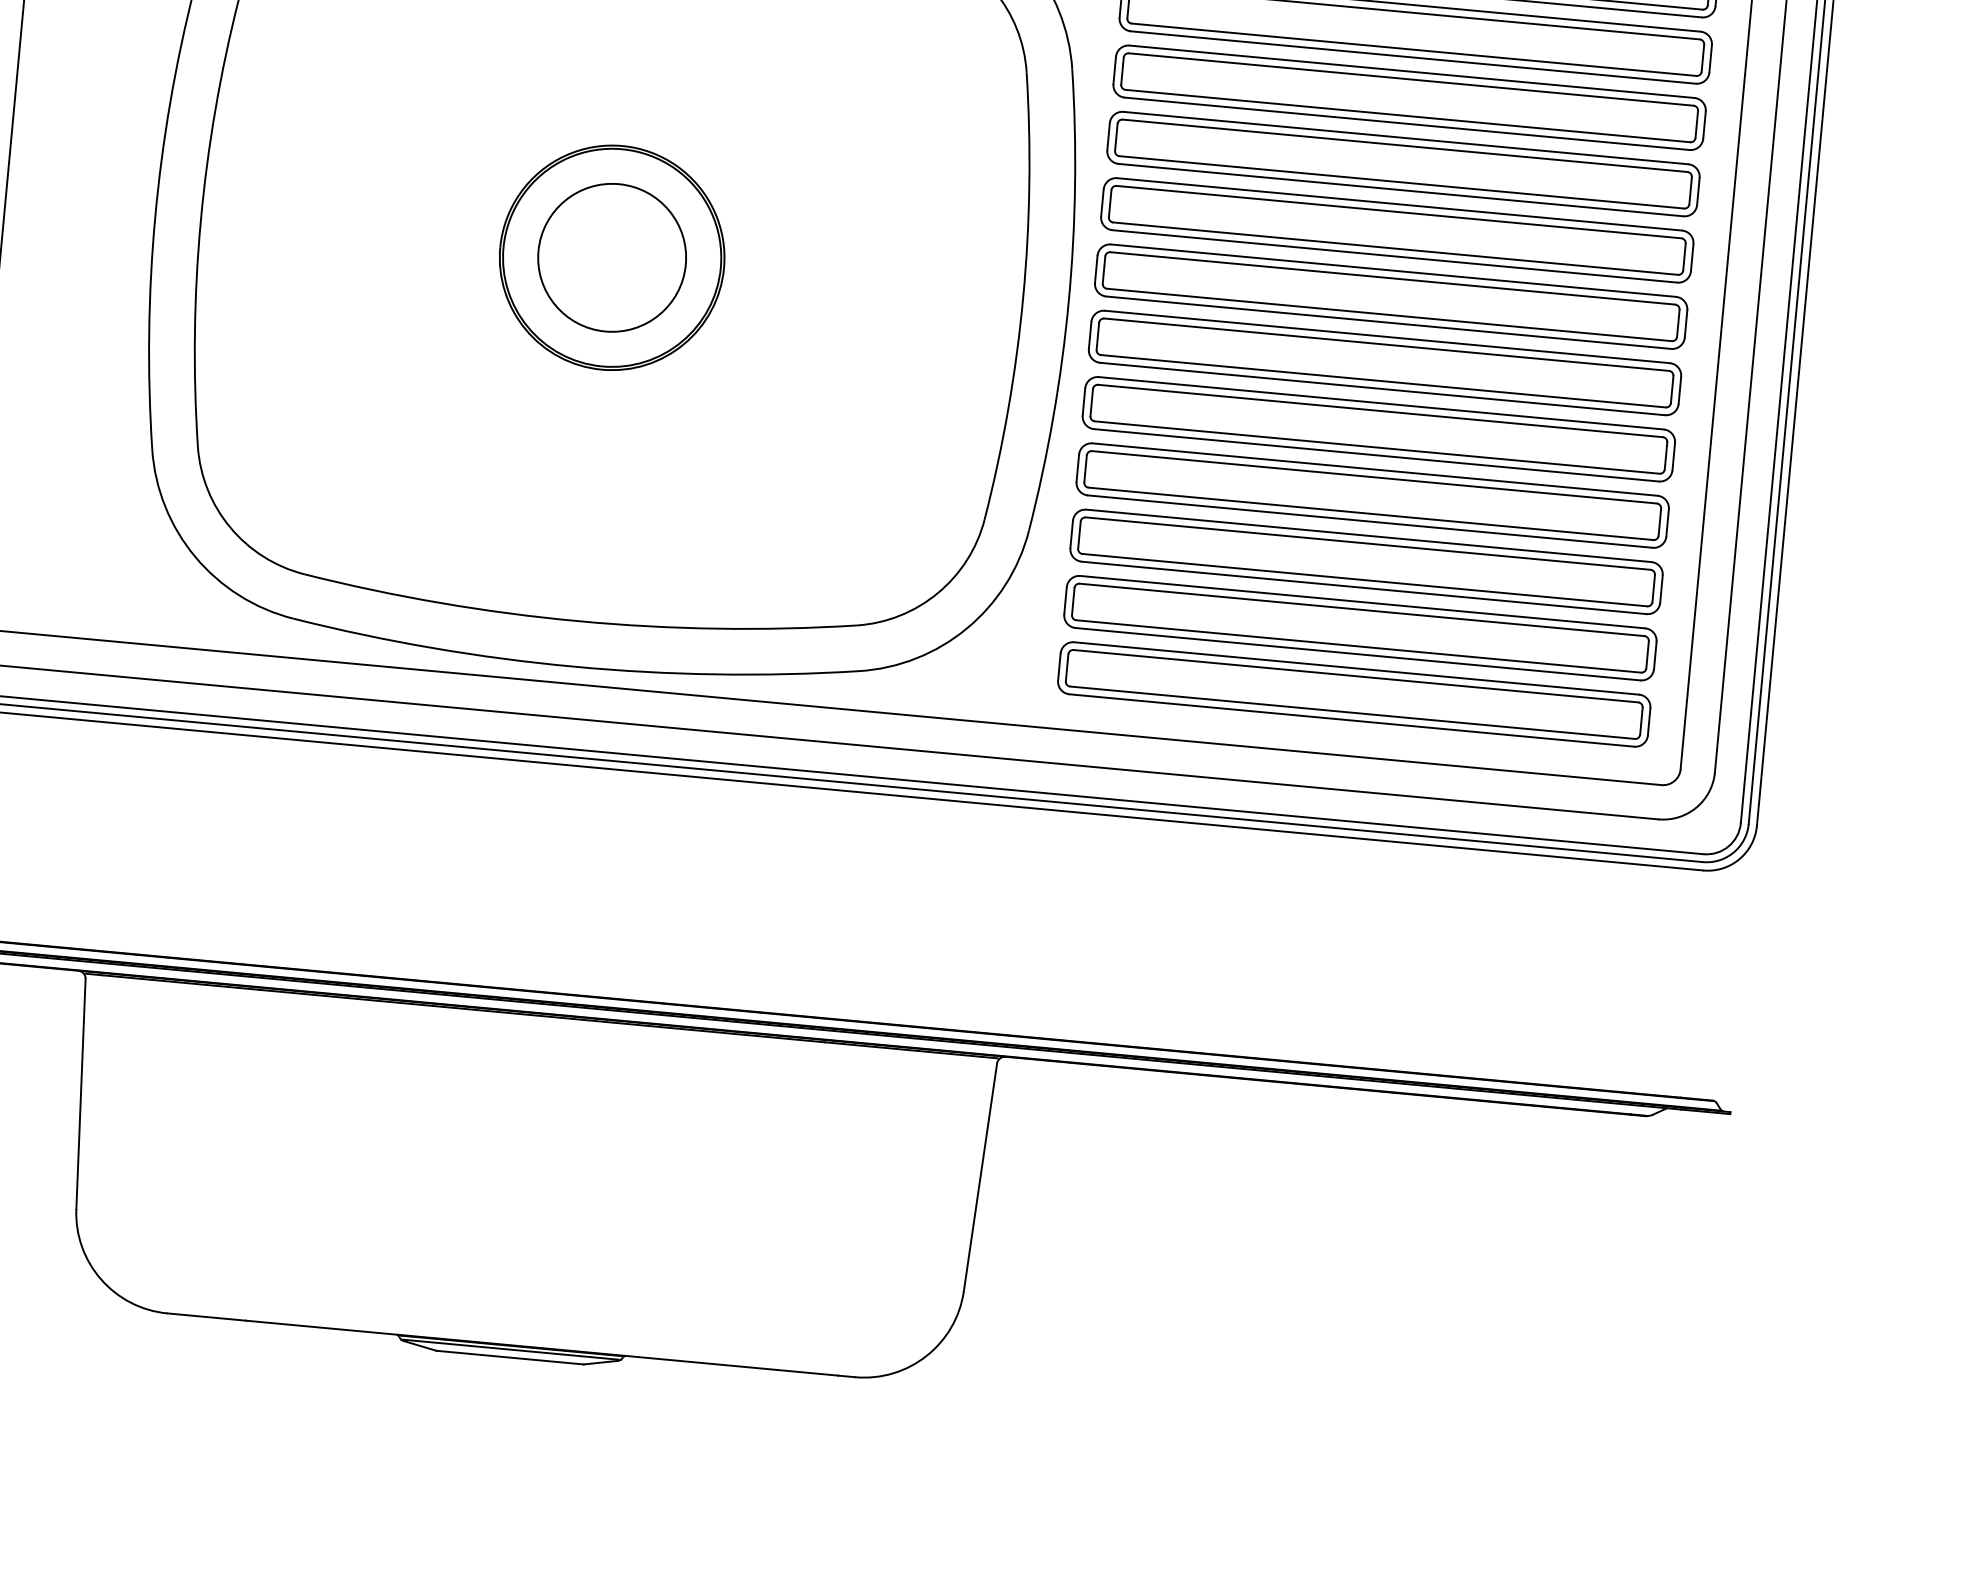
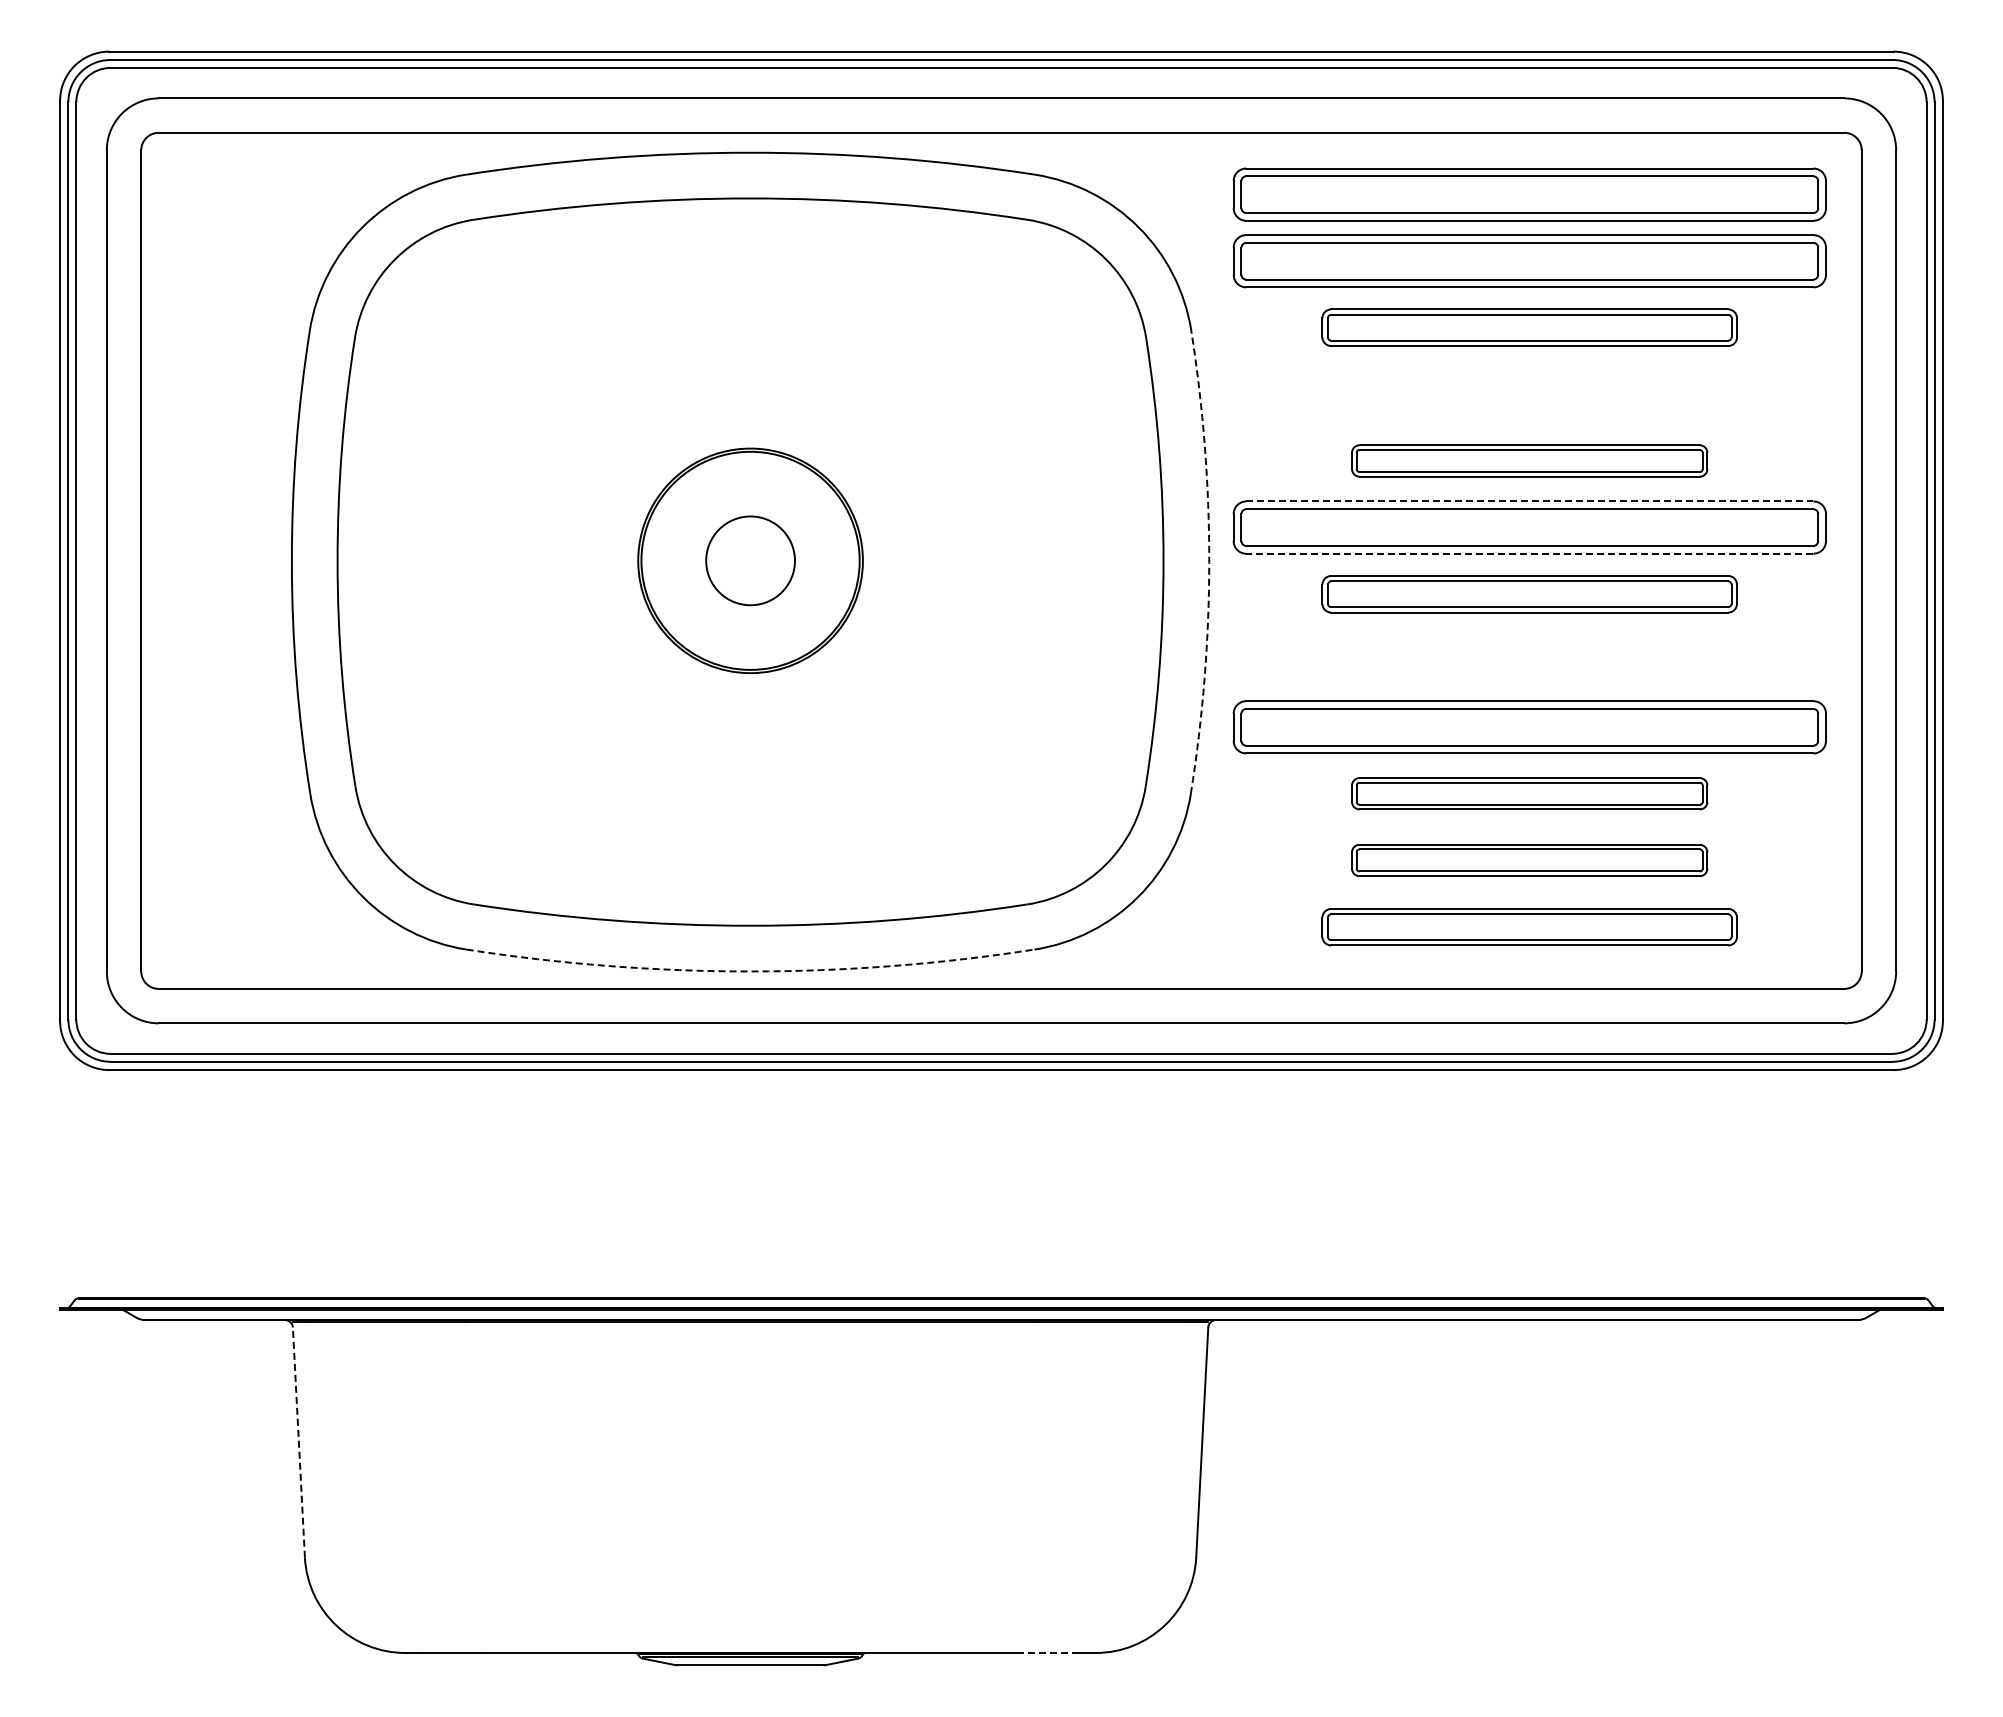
part: (1409, 97) -> (1529, 327), size x0.7
part: (1403, 164) -> (1529, 394), removed
part: (1397, 229) -> (1529, 460), size x0.6
circle: (612, 257) -> (750, 560), size x0.6
line: (1393, 270) -> (1529, 501), solid -> dashed
arc: (1068, 301) -> (1209, 562), solid -> dashed
line: (1388, 322) -> (1529, 553), solid -> dashed
part: (1384, 363) -> (1529, 594), size x0.7
part: (1378, 429) -> (1529, 660), removed
part: (1366, 561) -> (1529, 793), size x0.6
part: (1360, 628) -> (1529, 860), size x0.6
arc: (574, 666) -> (750, 971), solid -> dashed
part: (1353, 694) -> (1529, 927), size x0.7
line: (80, 1093) -> (298, 1442), solid -> dashed
line: (806, 1372) -> (1047, 1652), solid -> dashed

